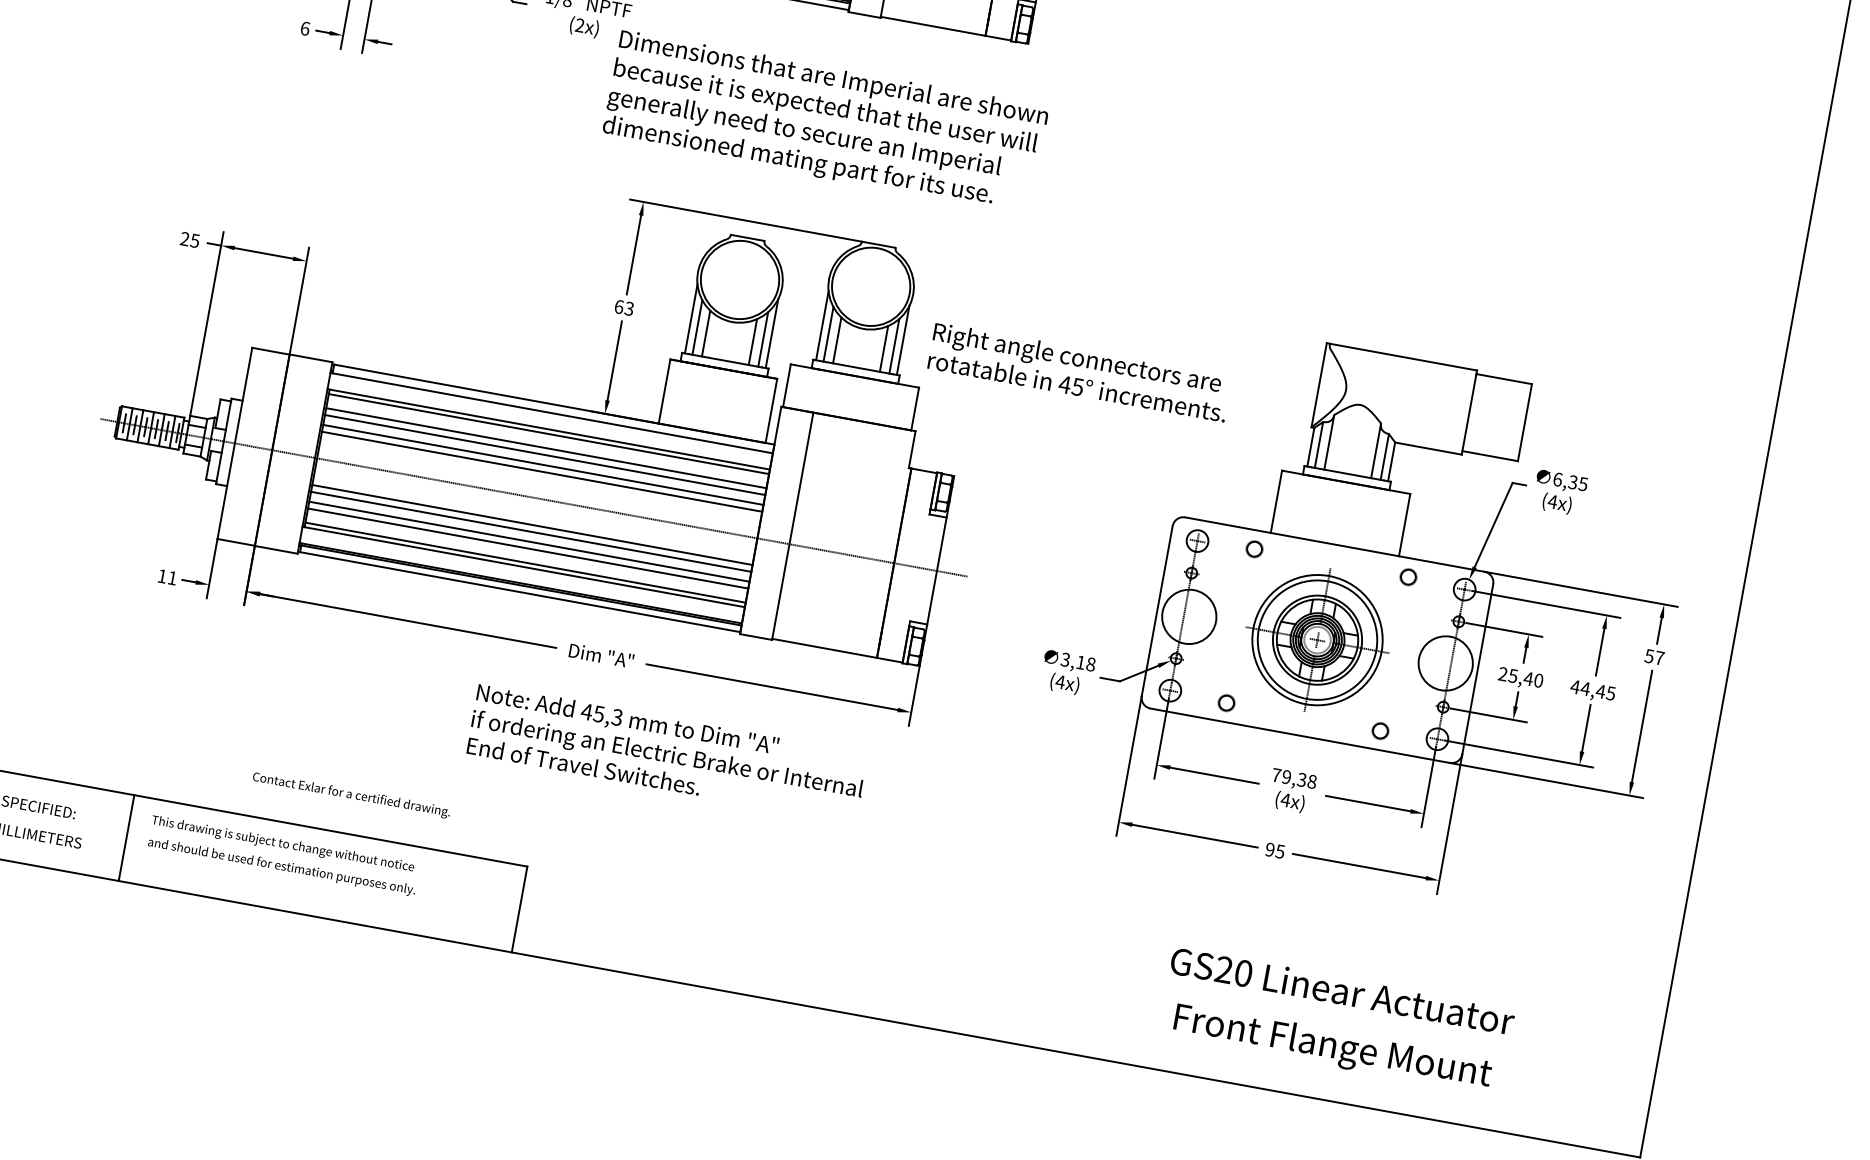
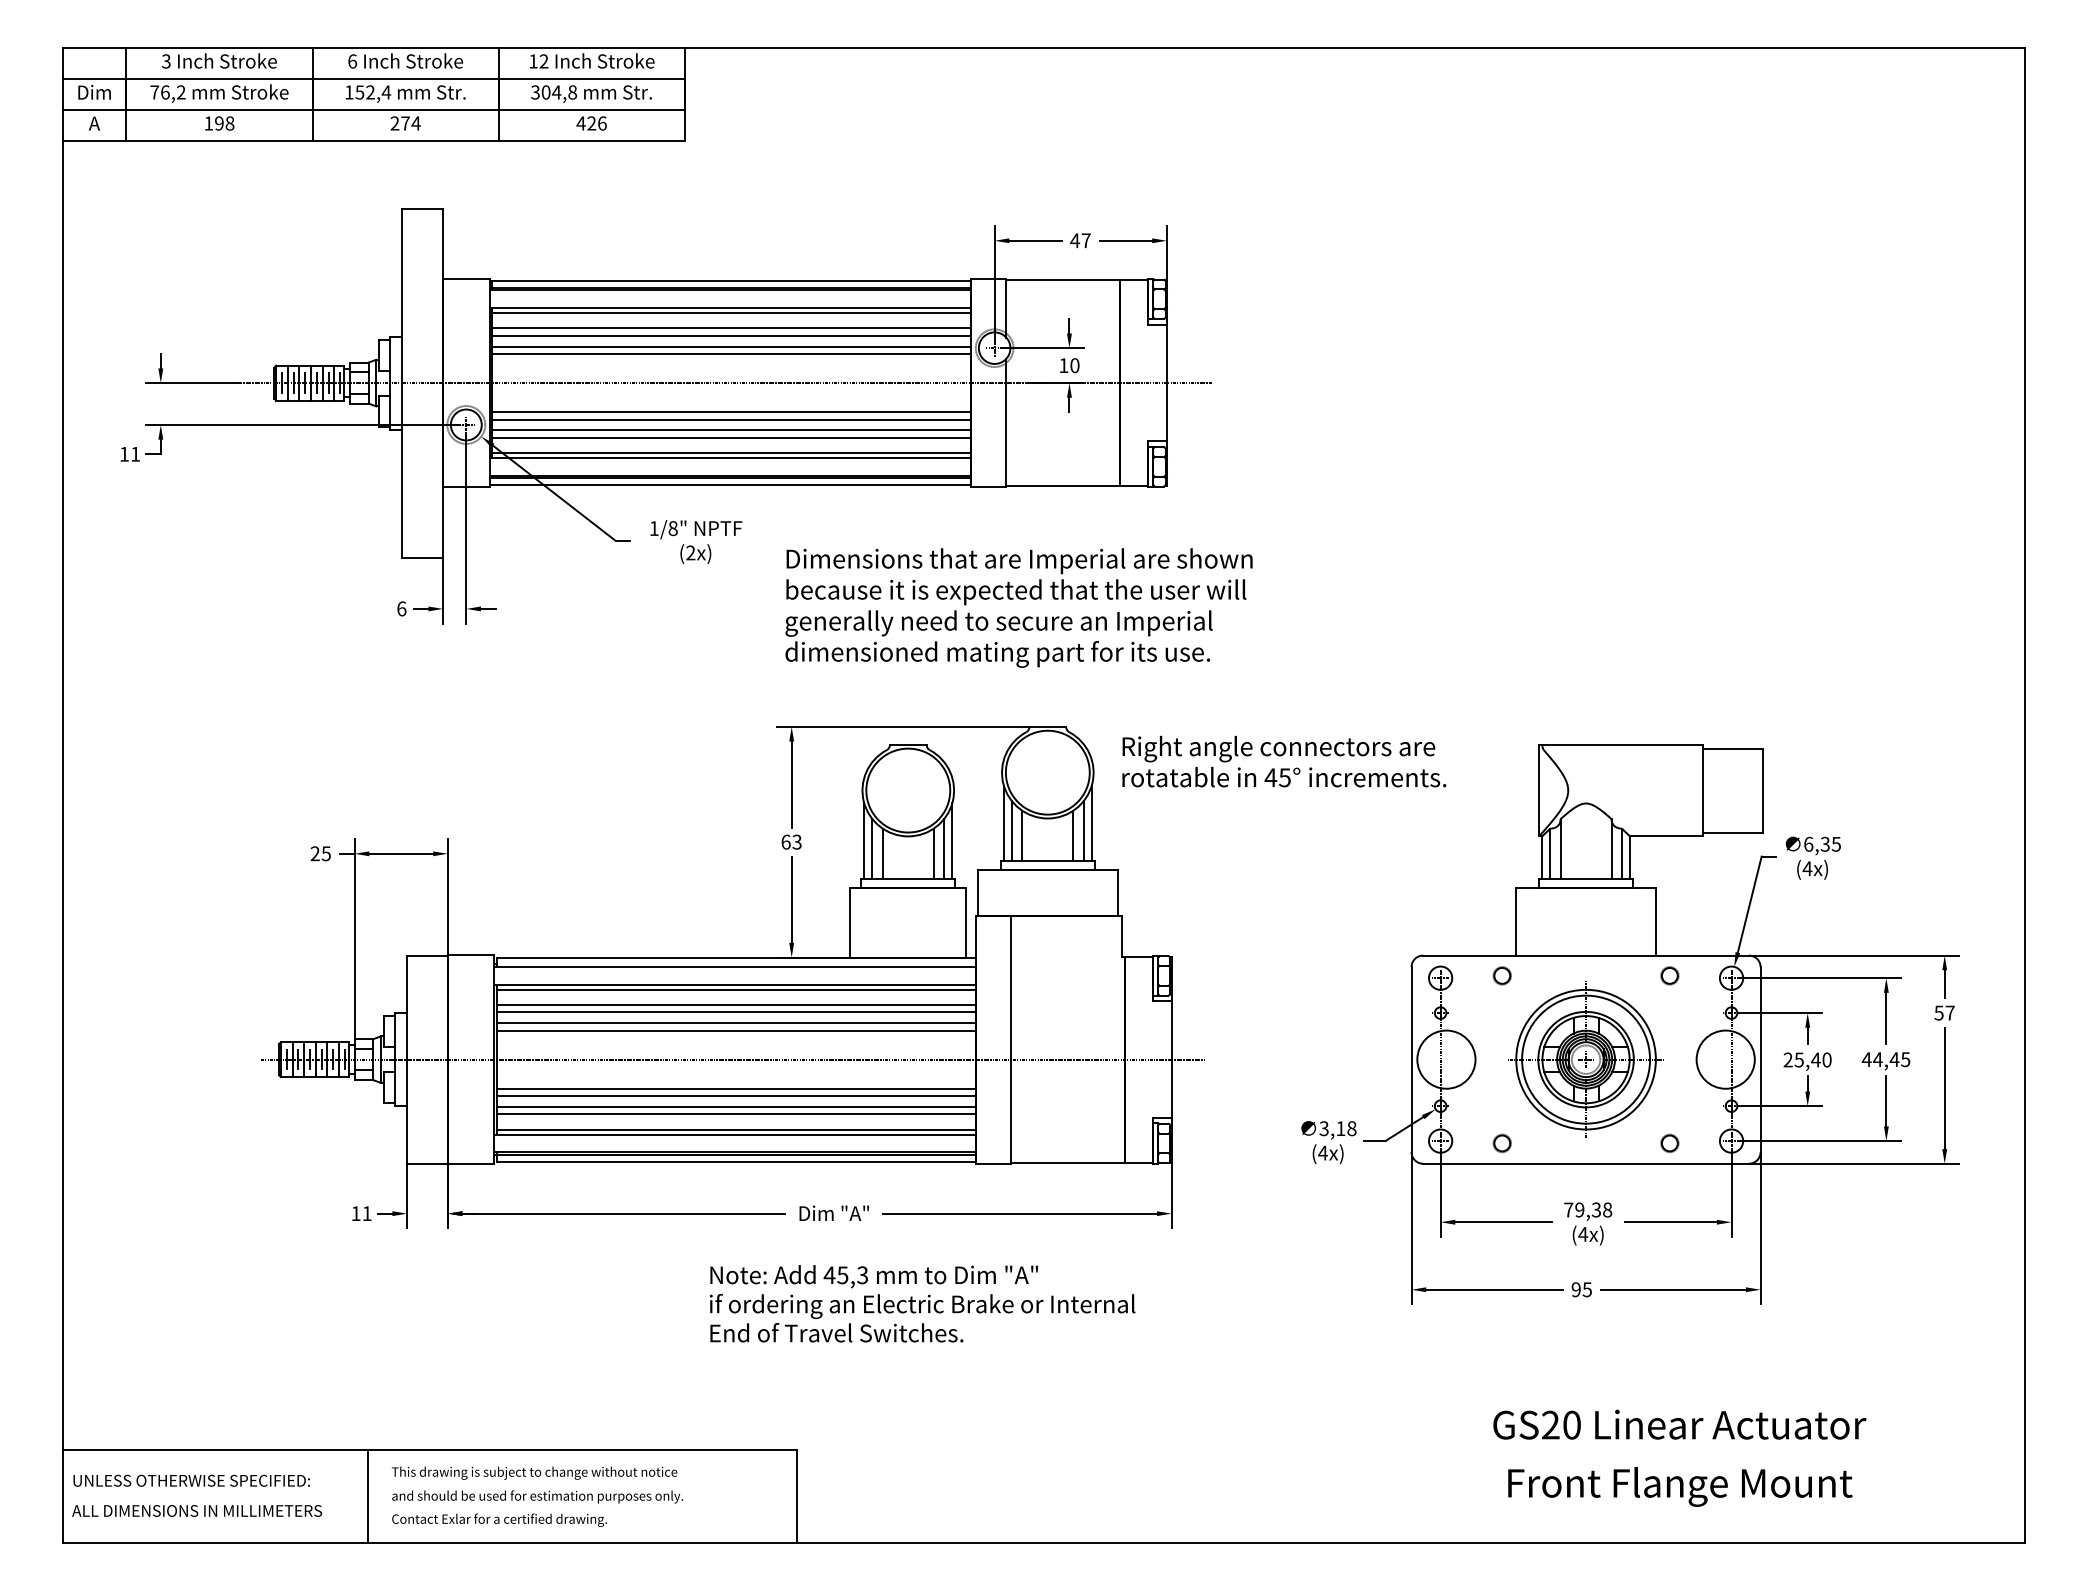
text: (824, 121) -> (1018, 607), moved
text: (1080, 372) -> (1284, 761), moved
text: (351, 794) -> (499, 1519), moved

